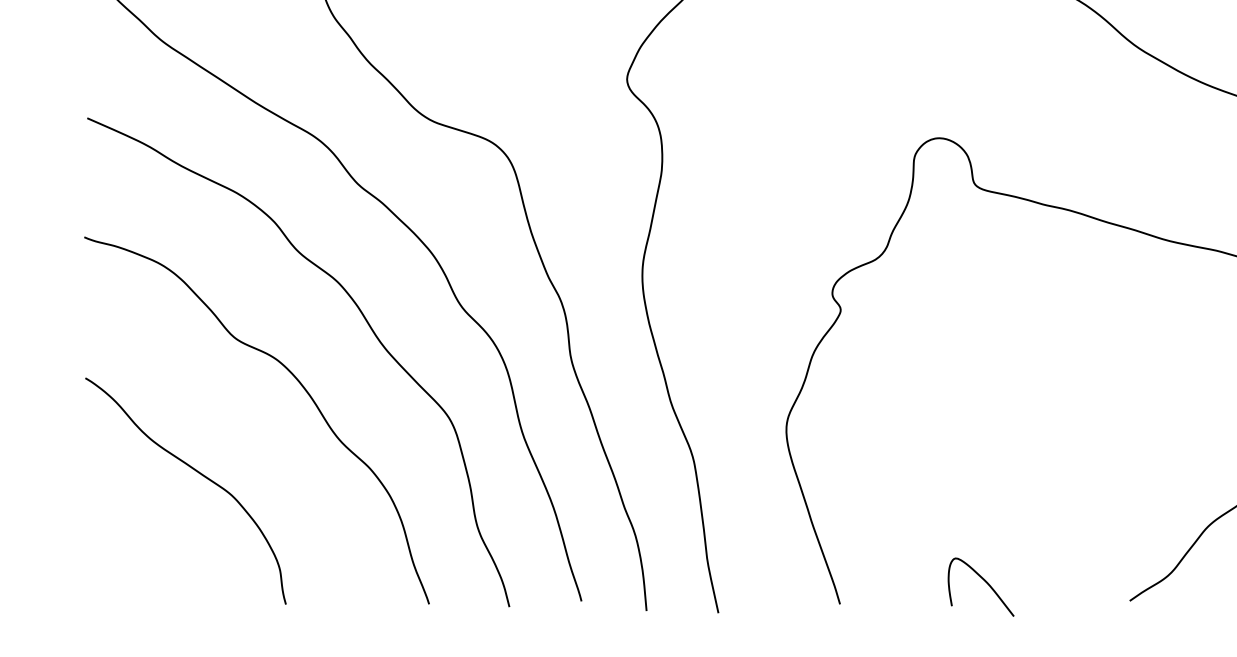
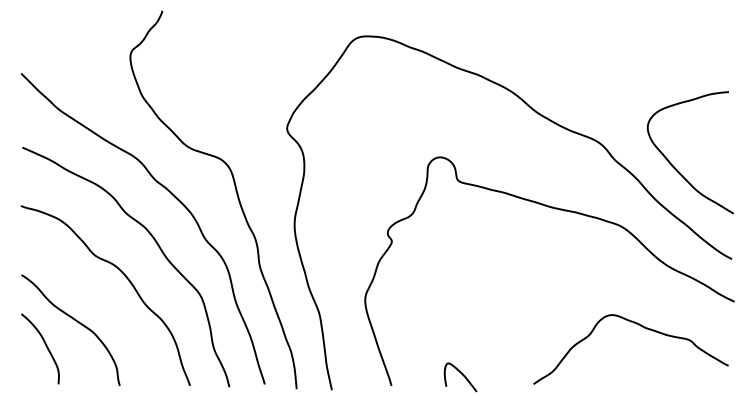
curve: (134, 523) -> (45, 346), added

